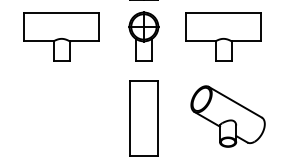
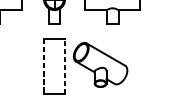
part: (227, 116) -> (100, 64), moved
line: (129, 118) -> (44, 66), solid -> dashed
line: (158, 118) -> (65, 66), solid -> dashed

